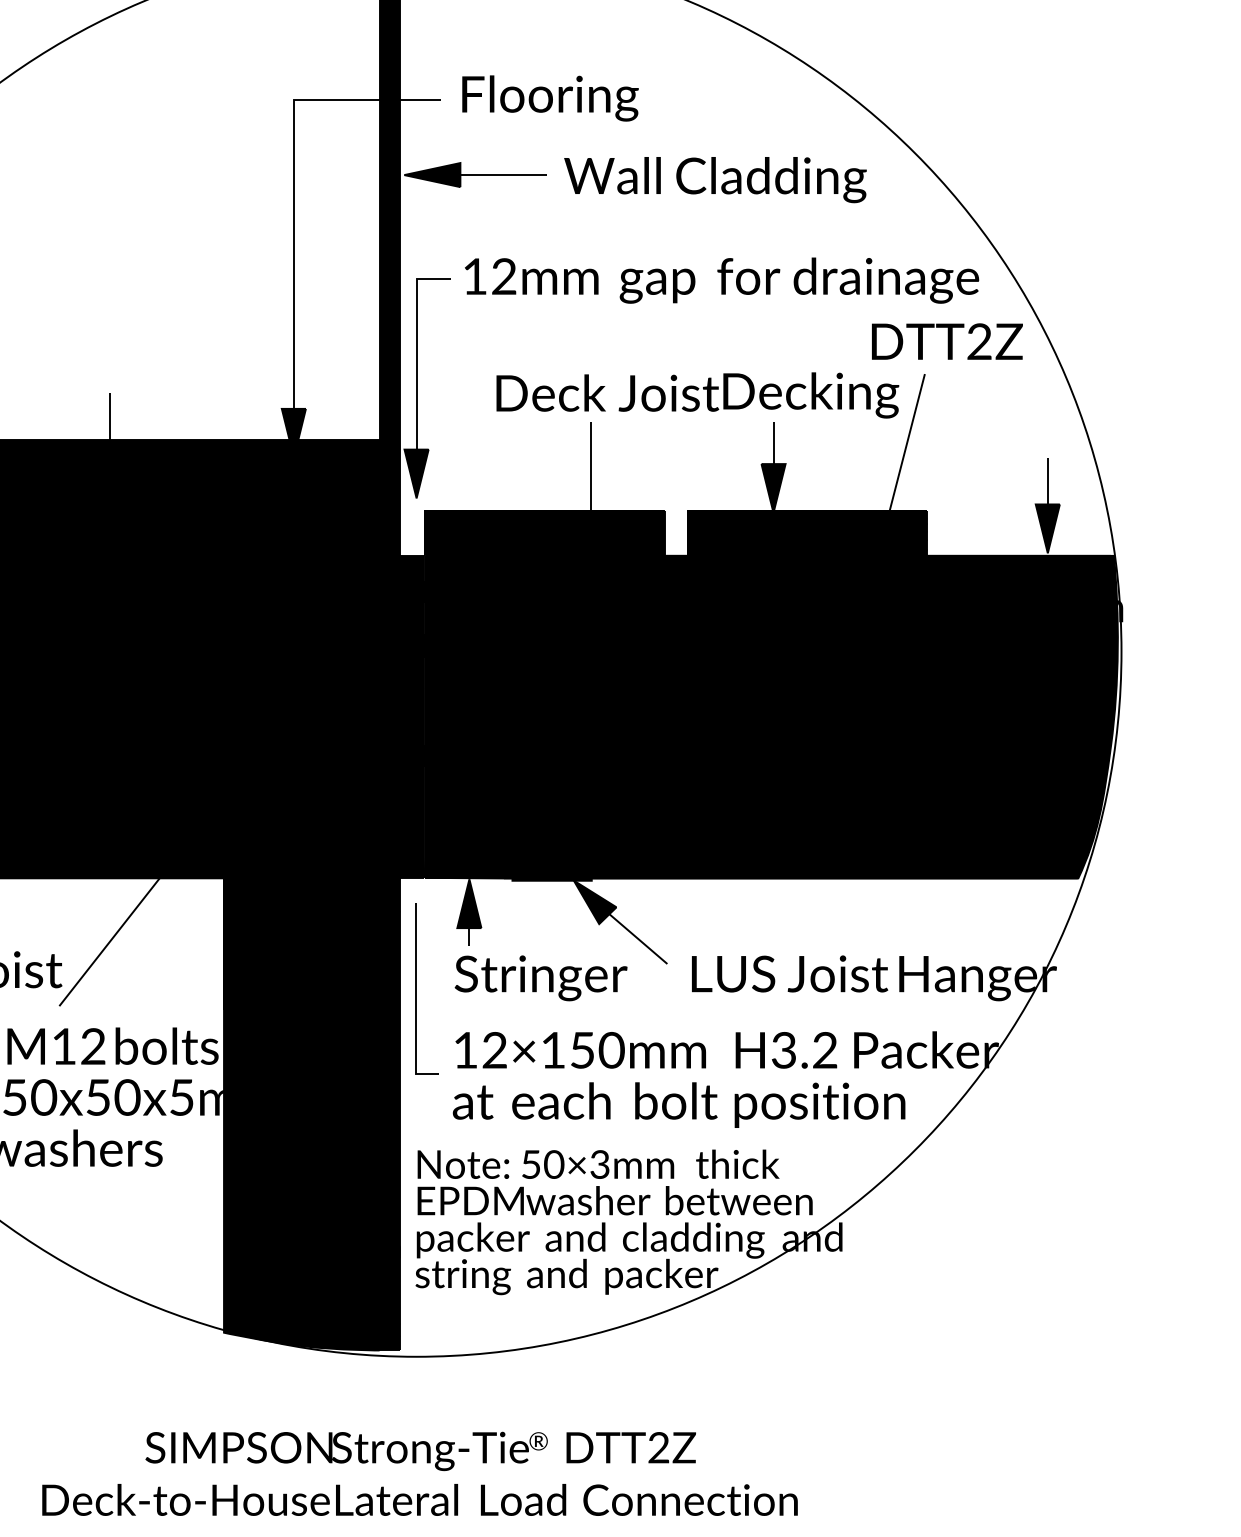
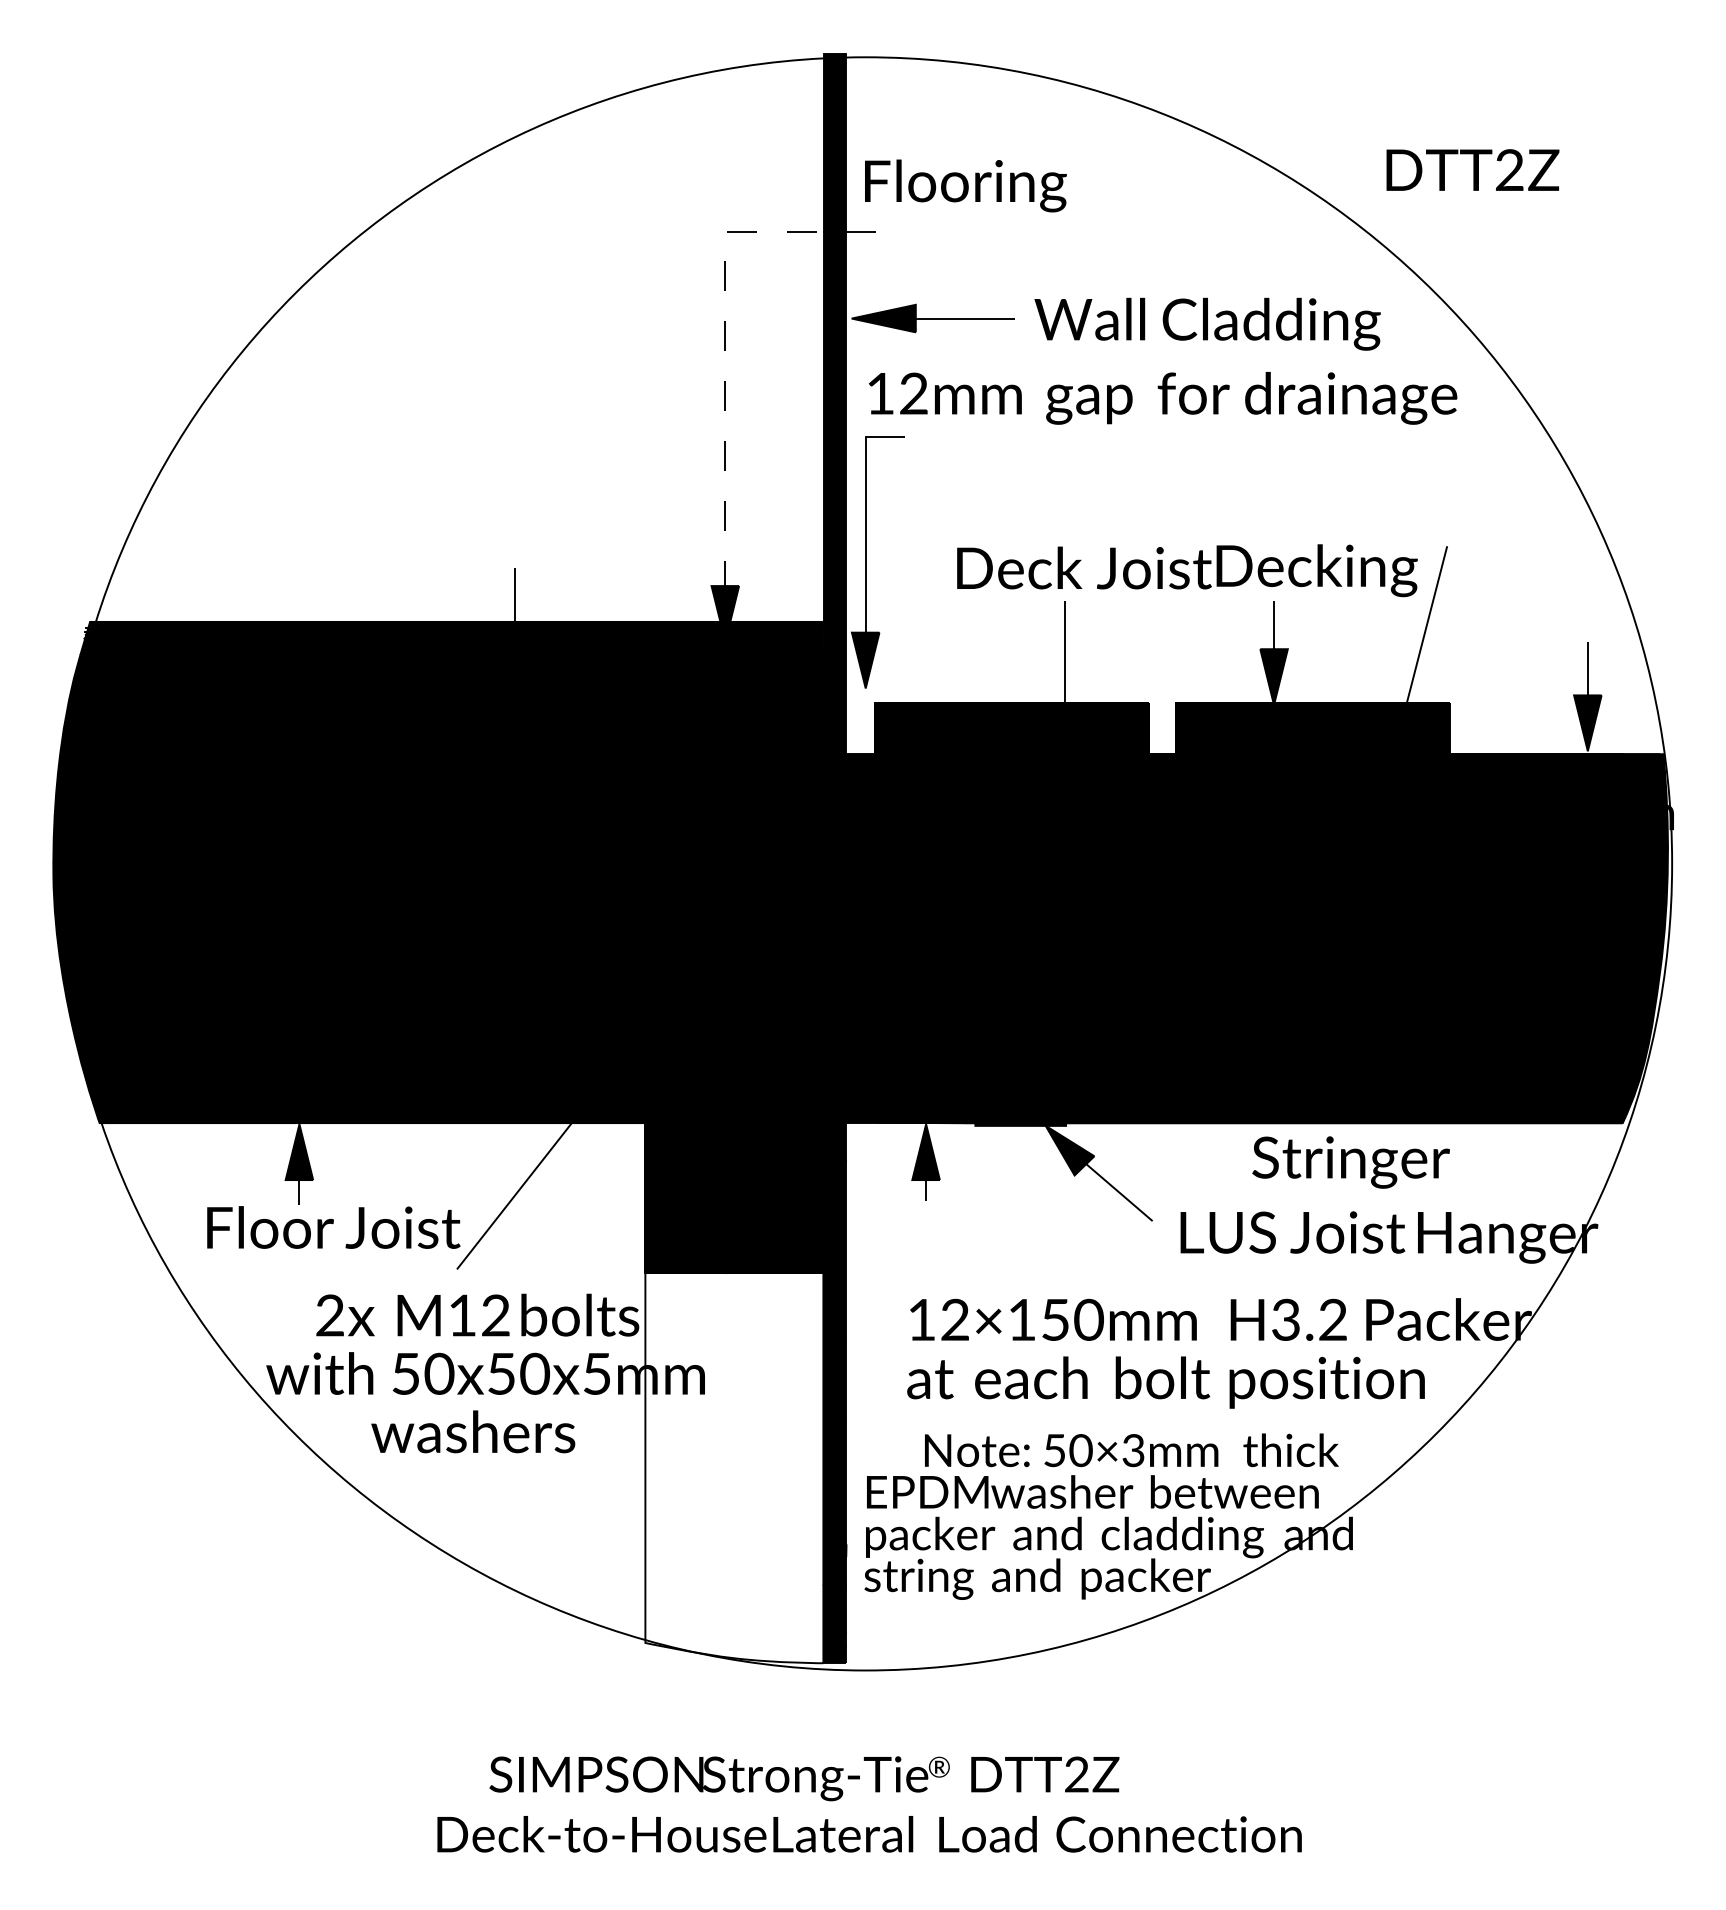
text: (550, 98) -> (965, 185), moved
line: (294, 182) -> (725, 326), solid -> dashed
text: (722, 280) -> (1163, 398), moved
text: (947, 341) -> (1472, 169), moved
text: (540, 978) -> (1350, 1162), moved
line: (416, 988) -> (865, 1249), removed
text: (598, 1164) -> (1131, 1450), moved
fill: (301, 1179) -> (734, 1467), removed
text: (420, 1451) -> (804, 1778), moved

